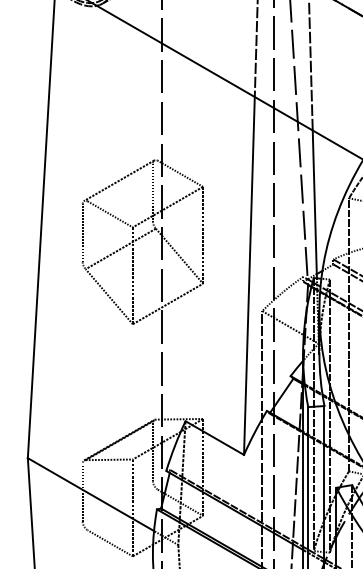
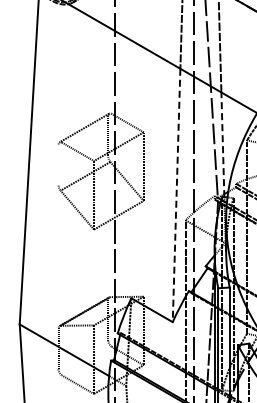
line: (314, 203) -> (222, 144), solid -> dashed
line: (82, 232) -> (58, 164), removed
line: (249, 276) -> (176, 195), solid -> dashed

